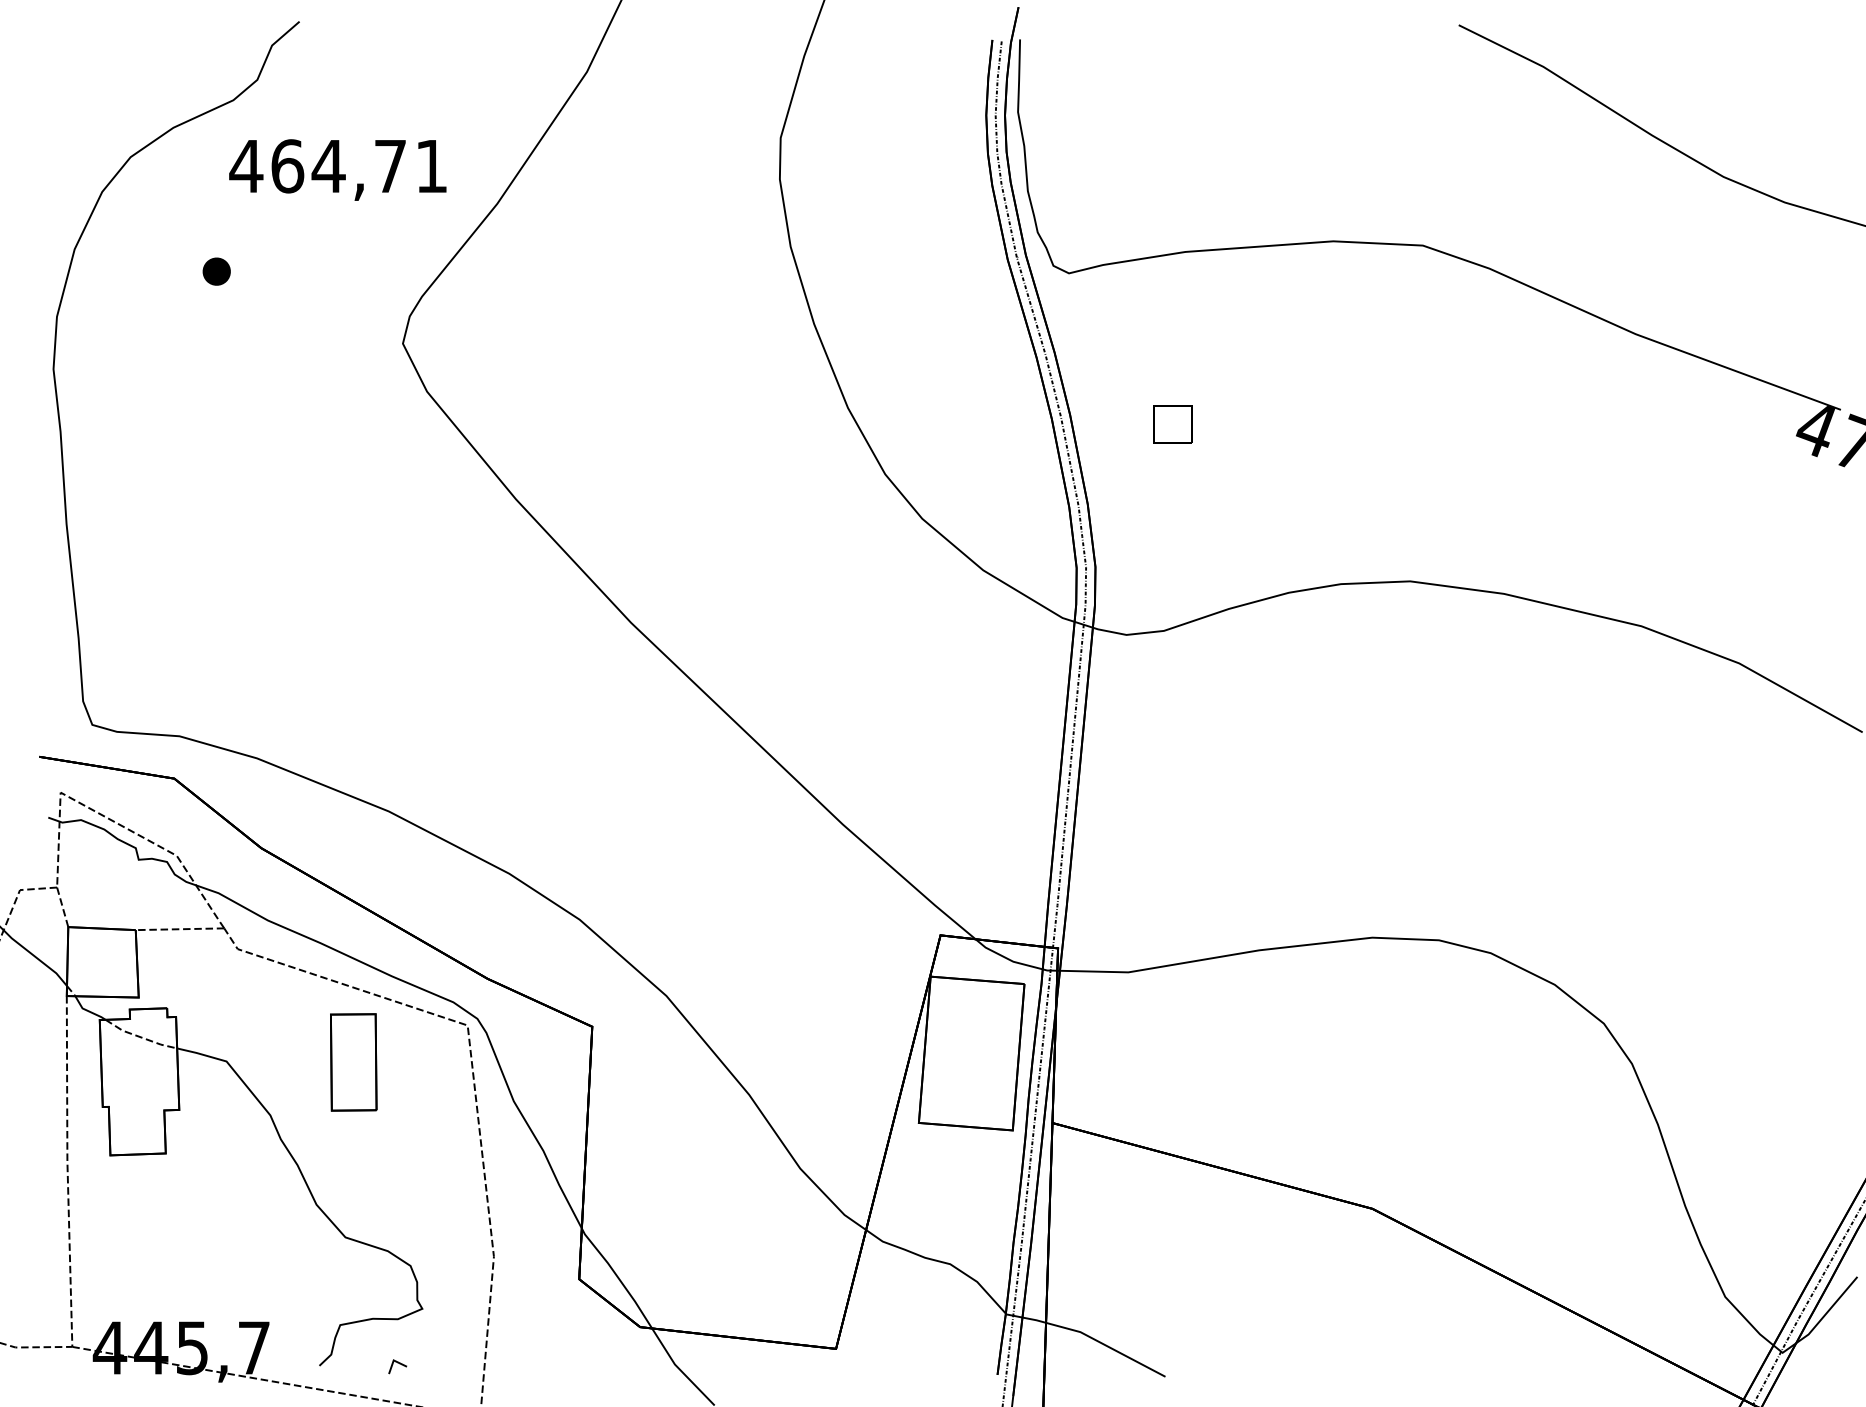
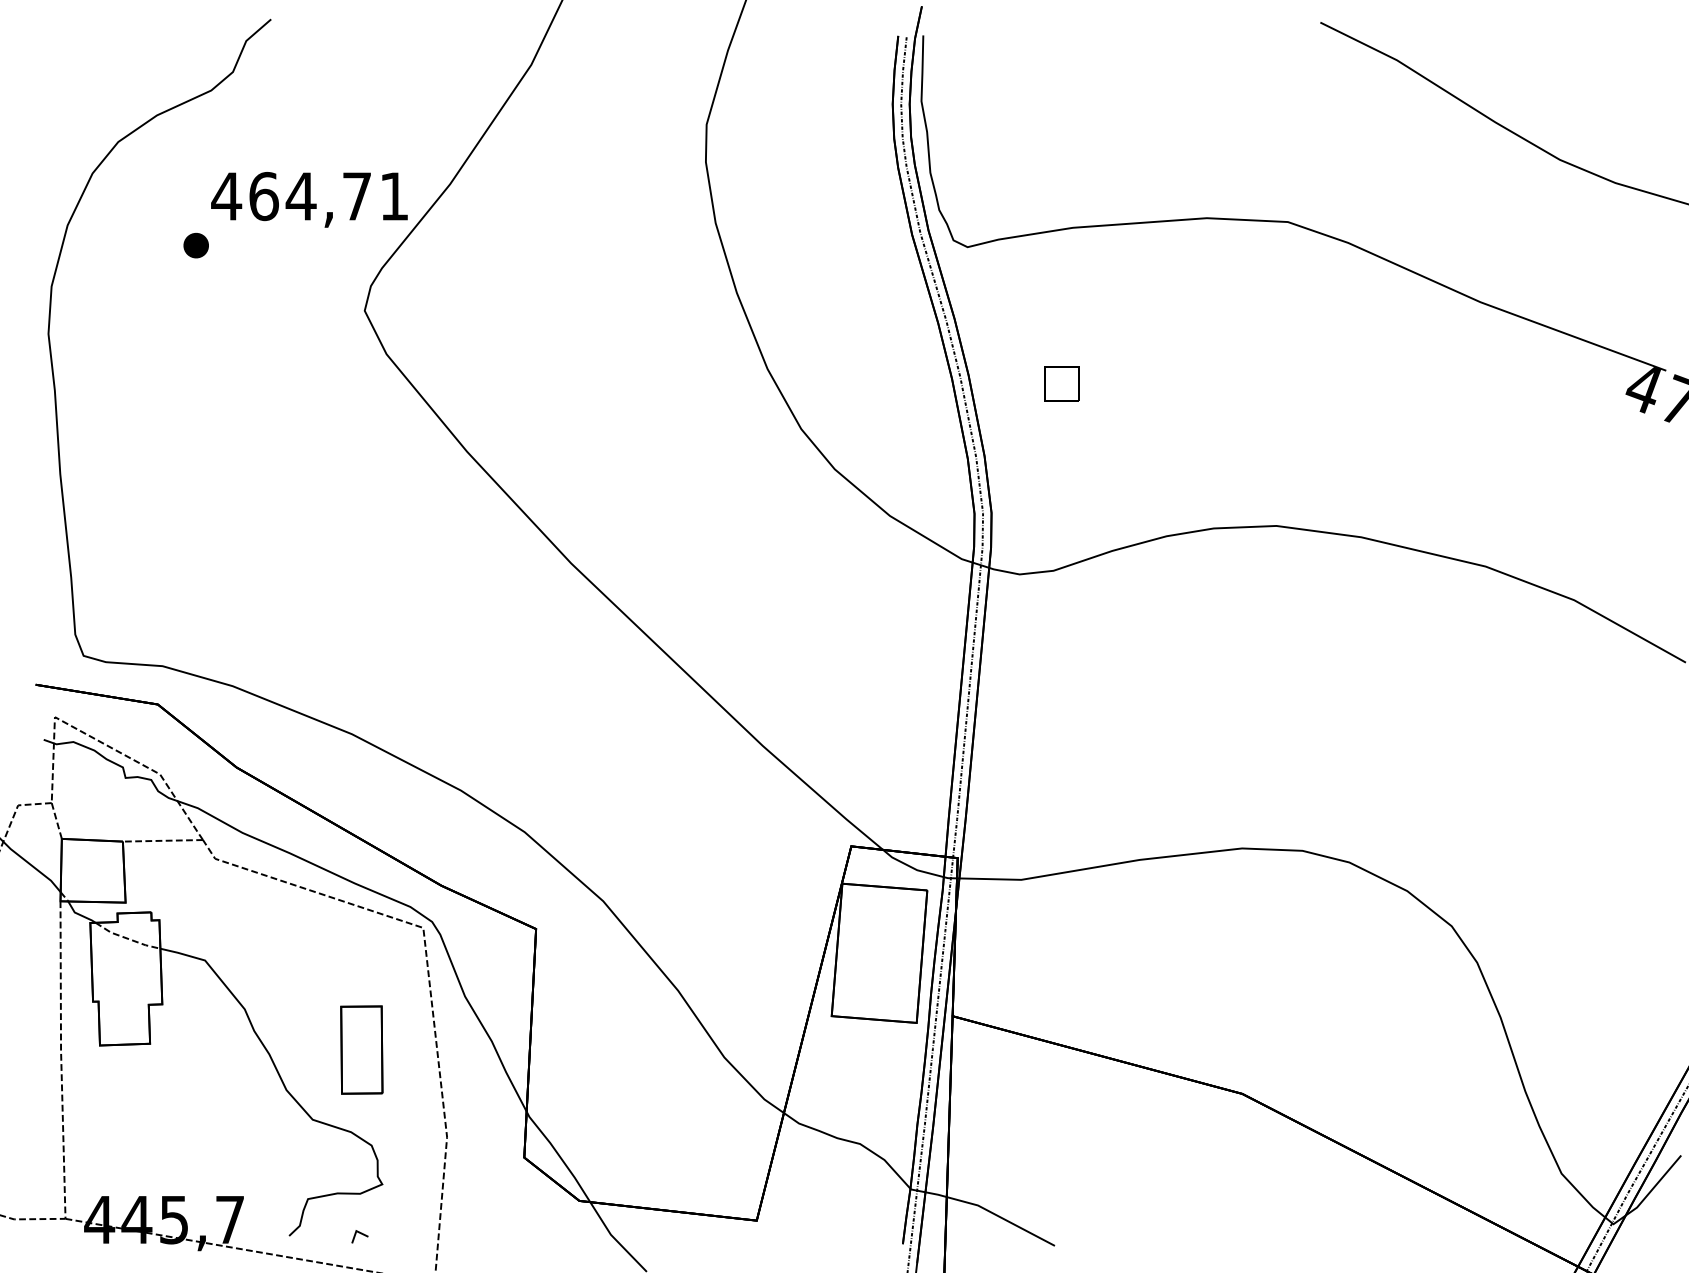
text: (337, 169) -> (309, 199), moved
part: (353, 1062) -> (361, 1050), moved

